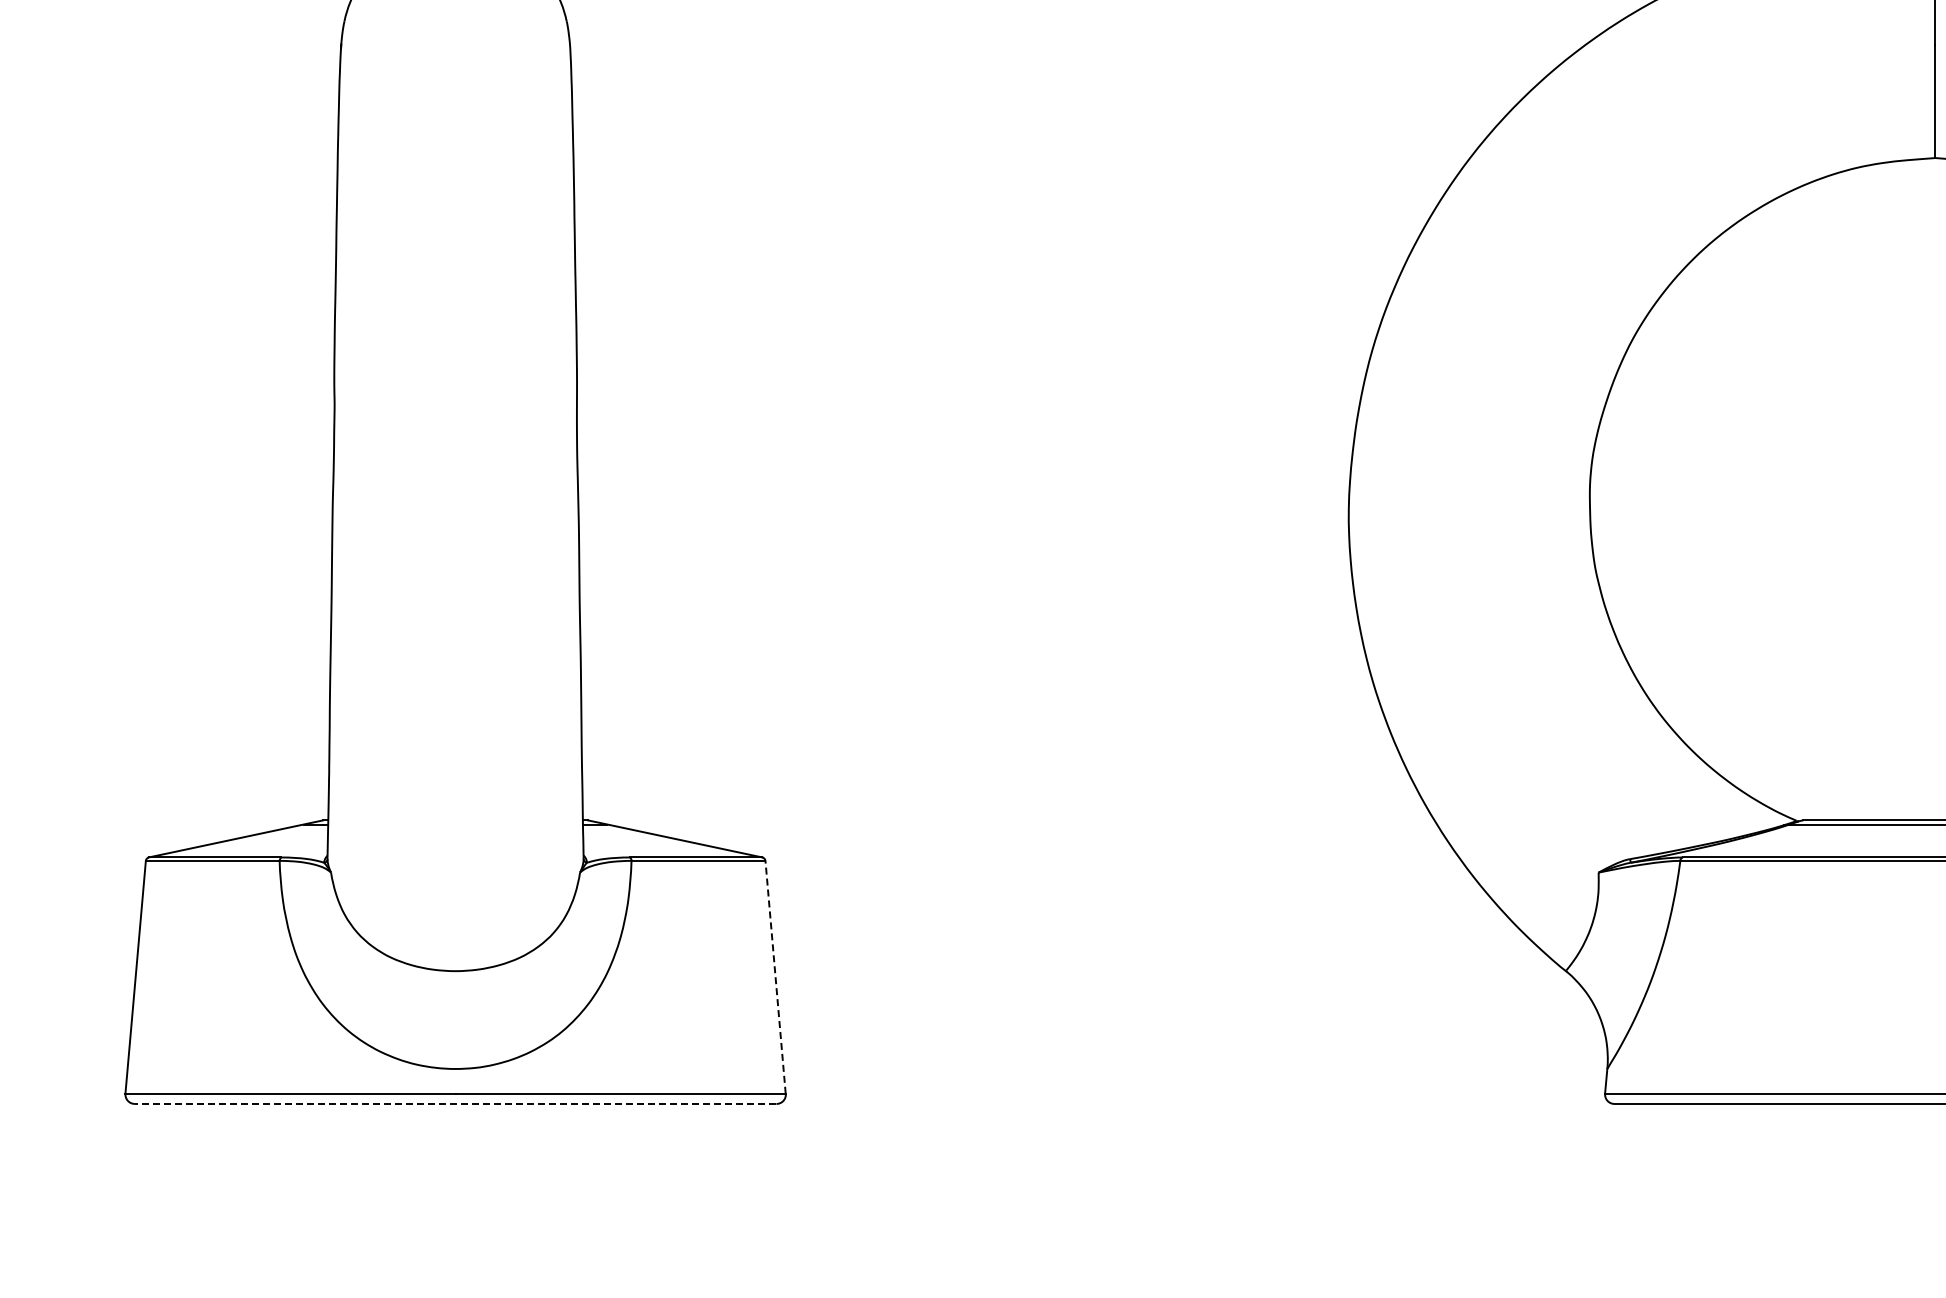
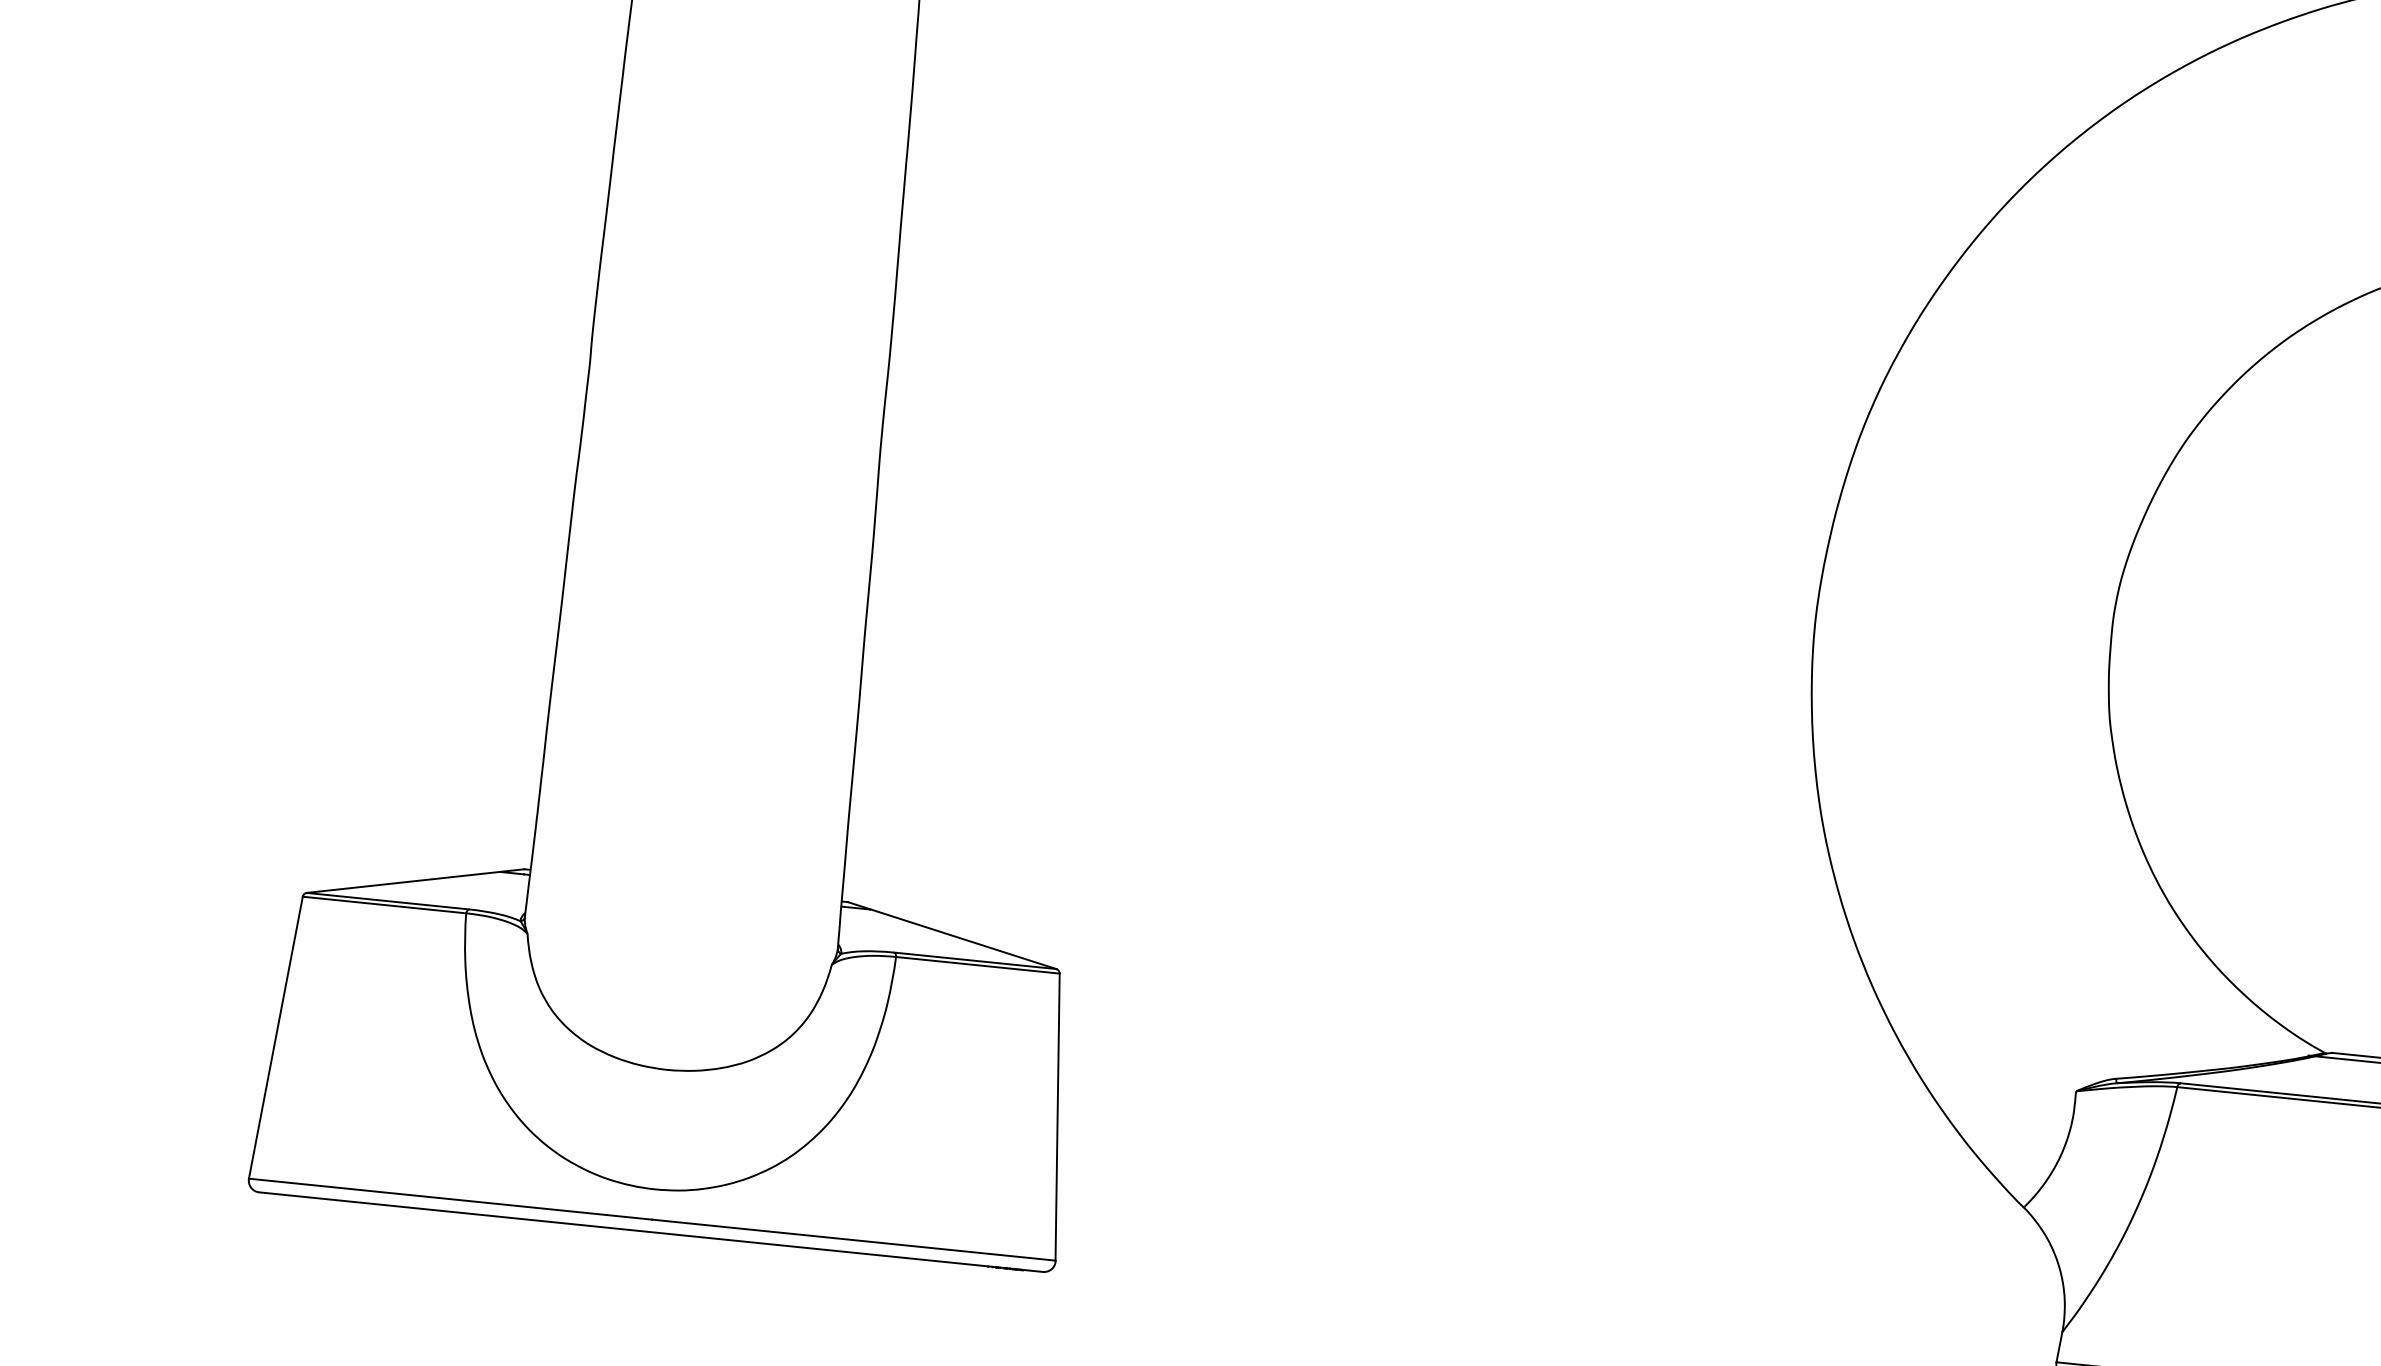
line: (775, 977) -> (1057, 1117), dashed -> solid
line: (455, 1103) -> (650, 1231), dashed -> solid

